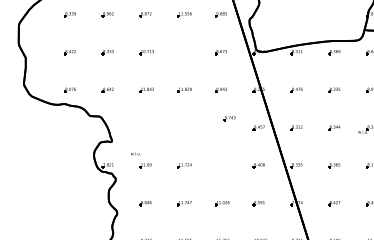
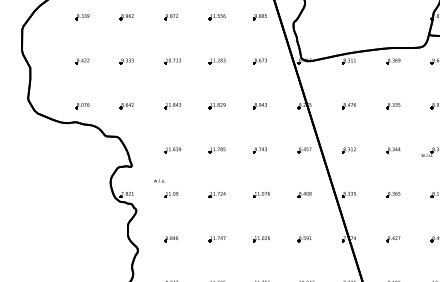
part: (184, 52) -> (216, 61), added
part: (229, 118) -> (259, 150), moved
part: (146, 128) -> (172, 150), added
part: (184, 128) -> (216, 150), added
part: (222, 165) -> (261, 194), added

